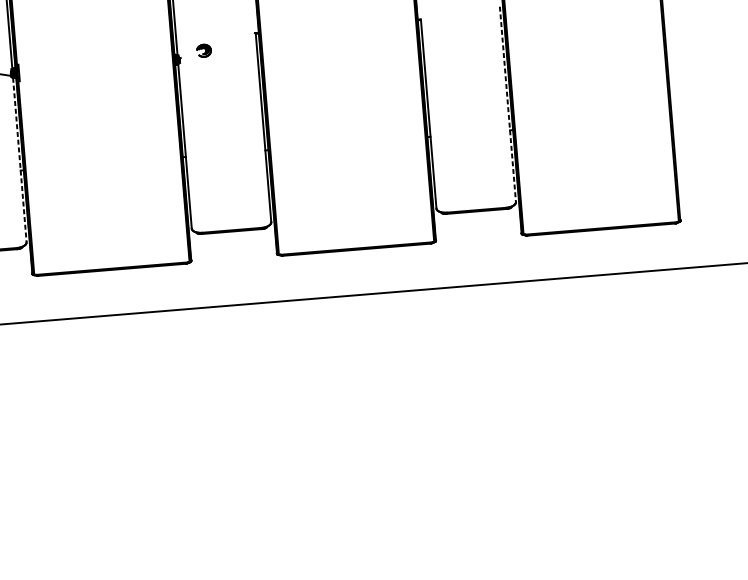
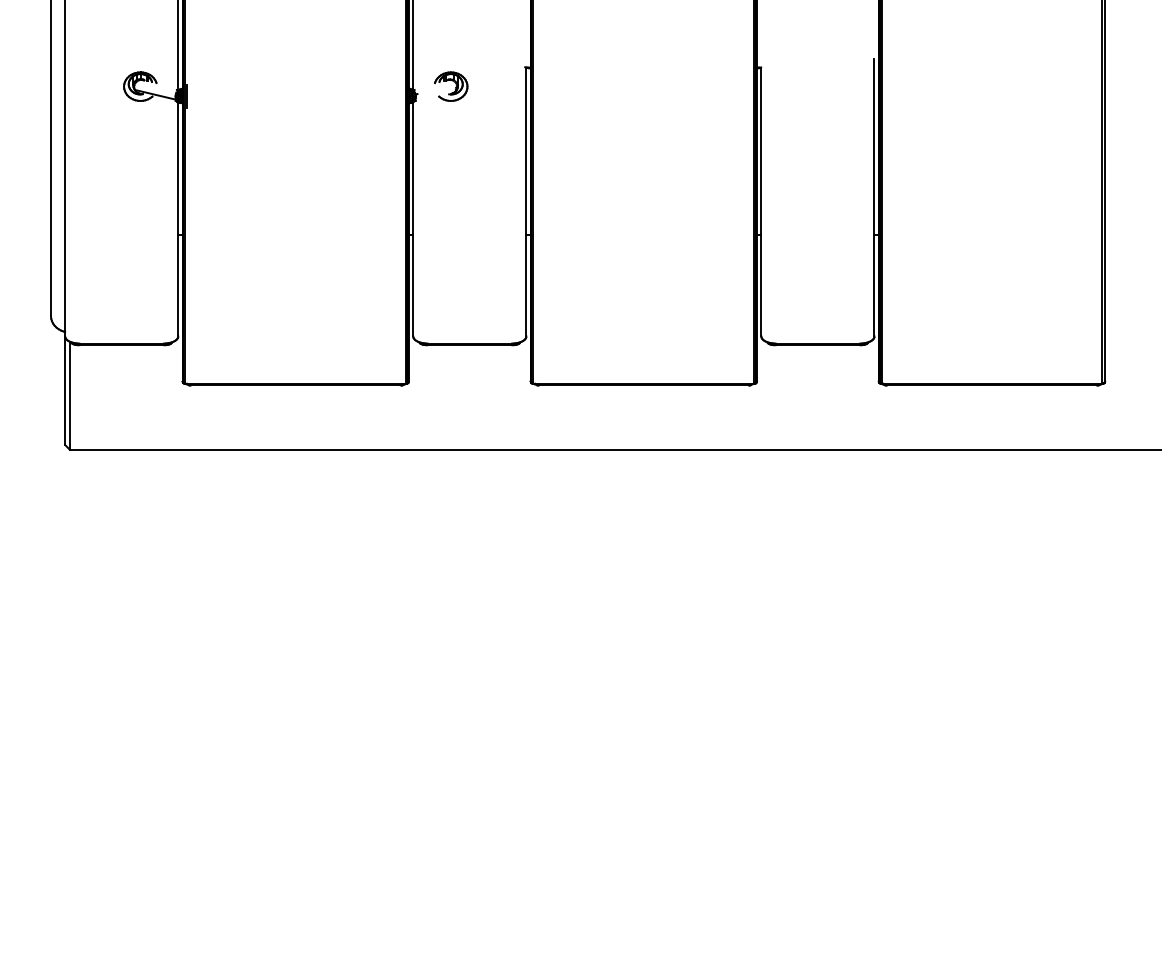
part: (204, 50) -> (451, 86), size x1.67
line: (507, 104) -> (874, 197), dashed -> solid
line: (20, 160) -> (178, 219), dashed -> solid

